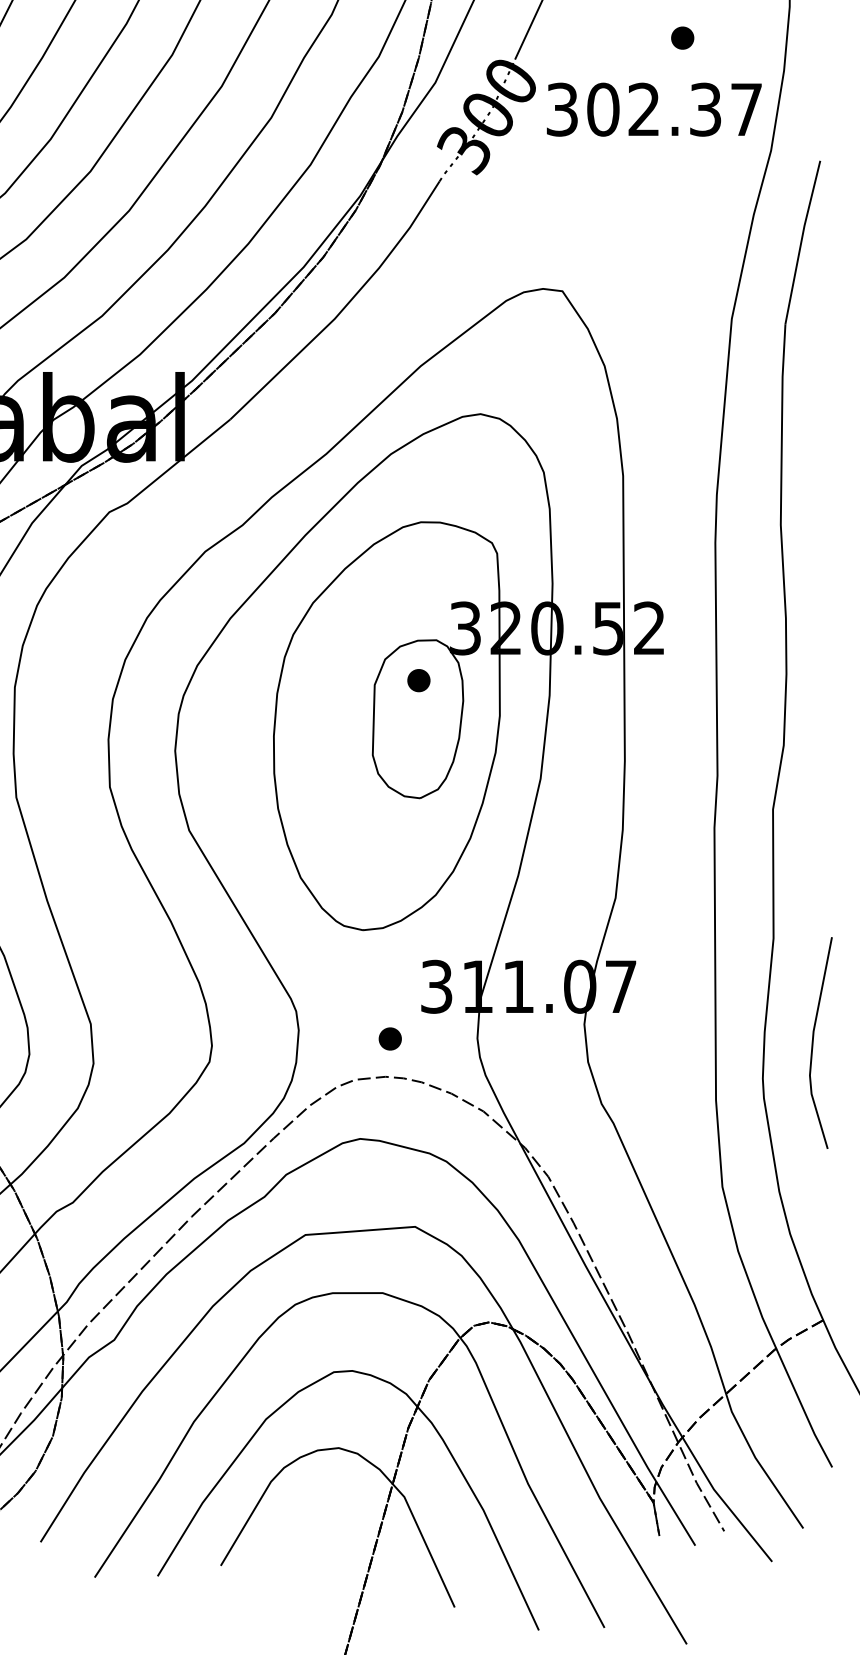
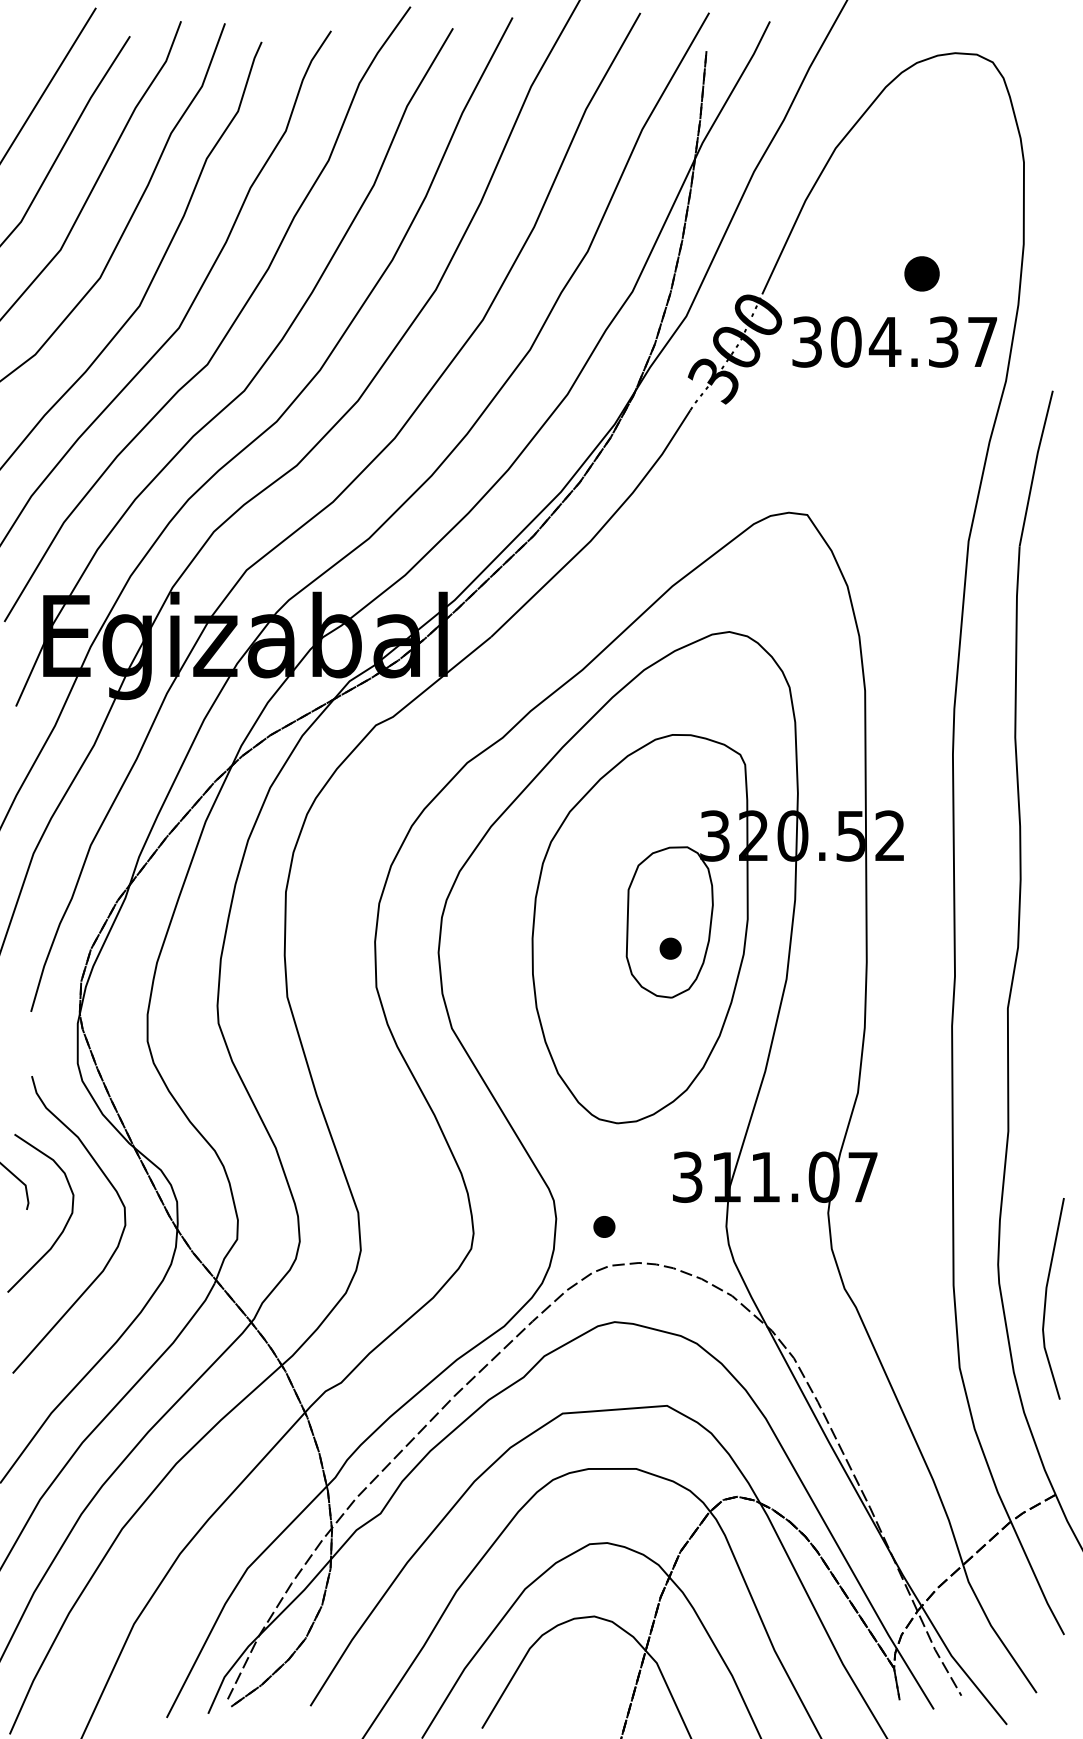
part: (682, 37) -> (921, 273), size x1.6
text: (643, 109) -> (884, 341), 302.37 -> 304.37
part: (418, 680) -> (670, 948), moved
part: (390, 1038) -> (604, 1226), moved
line: (813, 1042) -> (1046, 1298), moved

